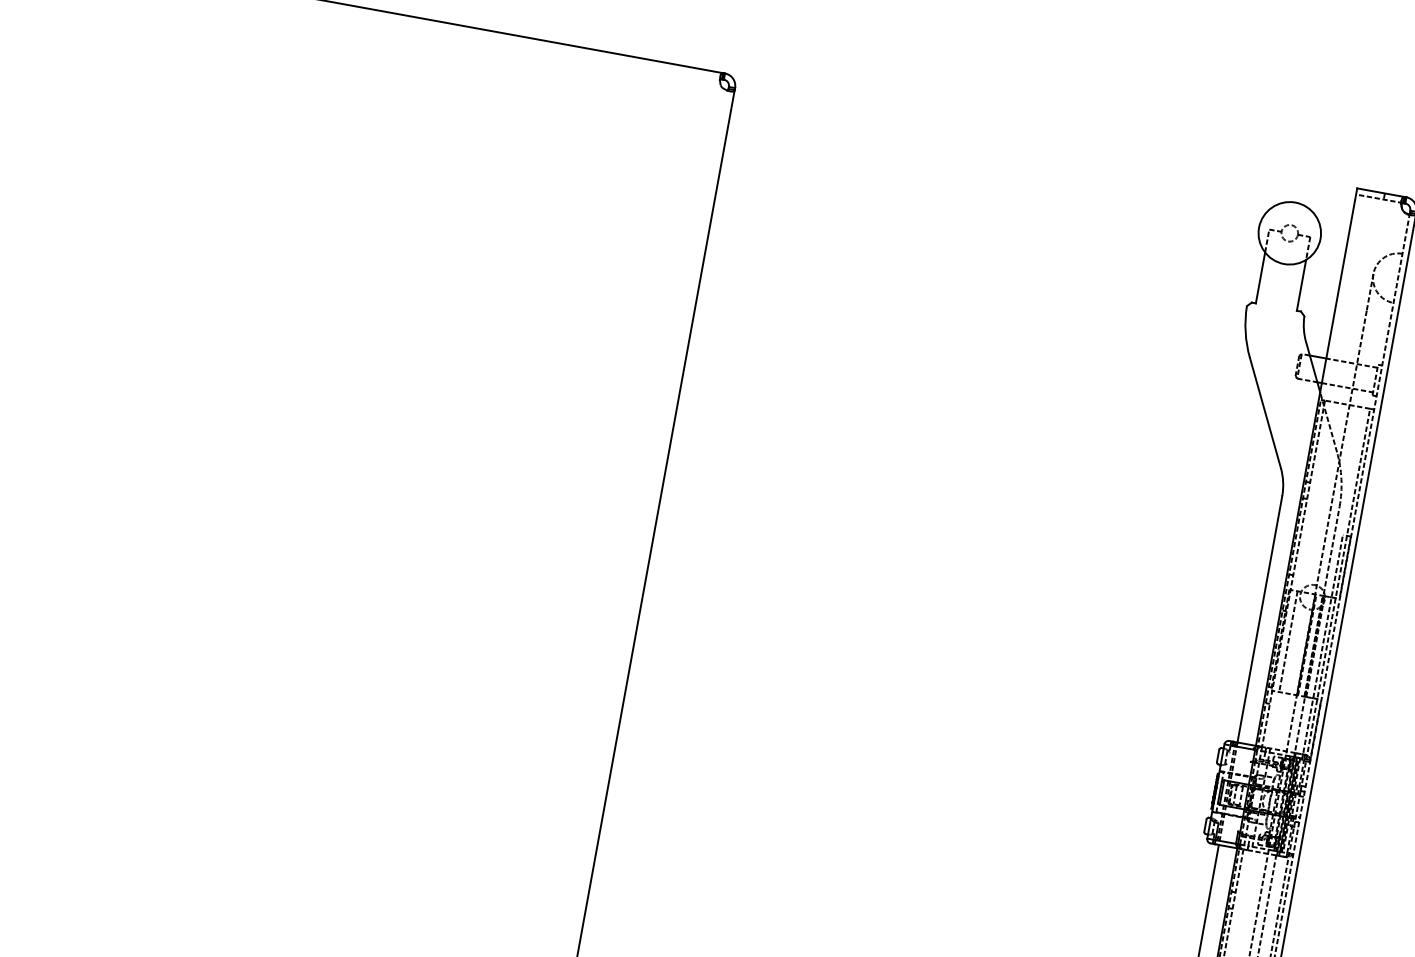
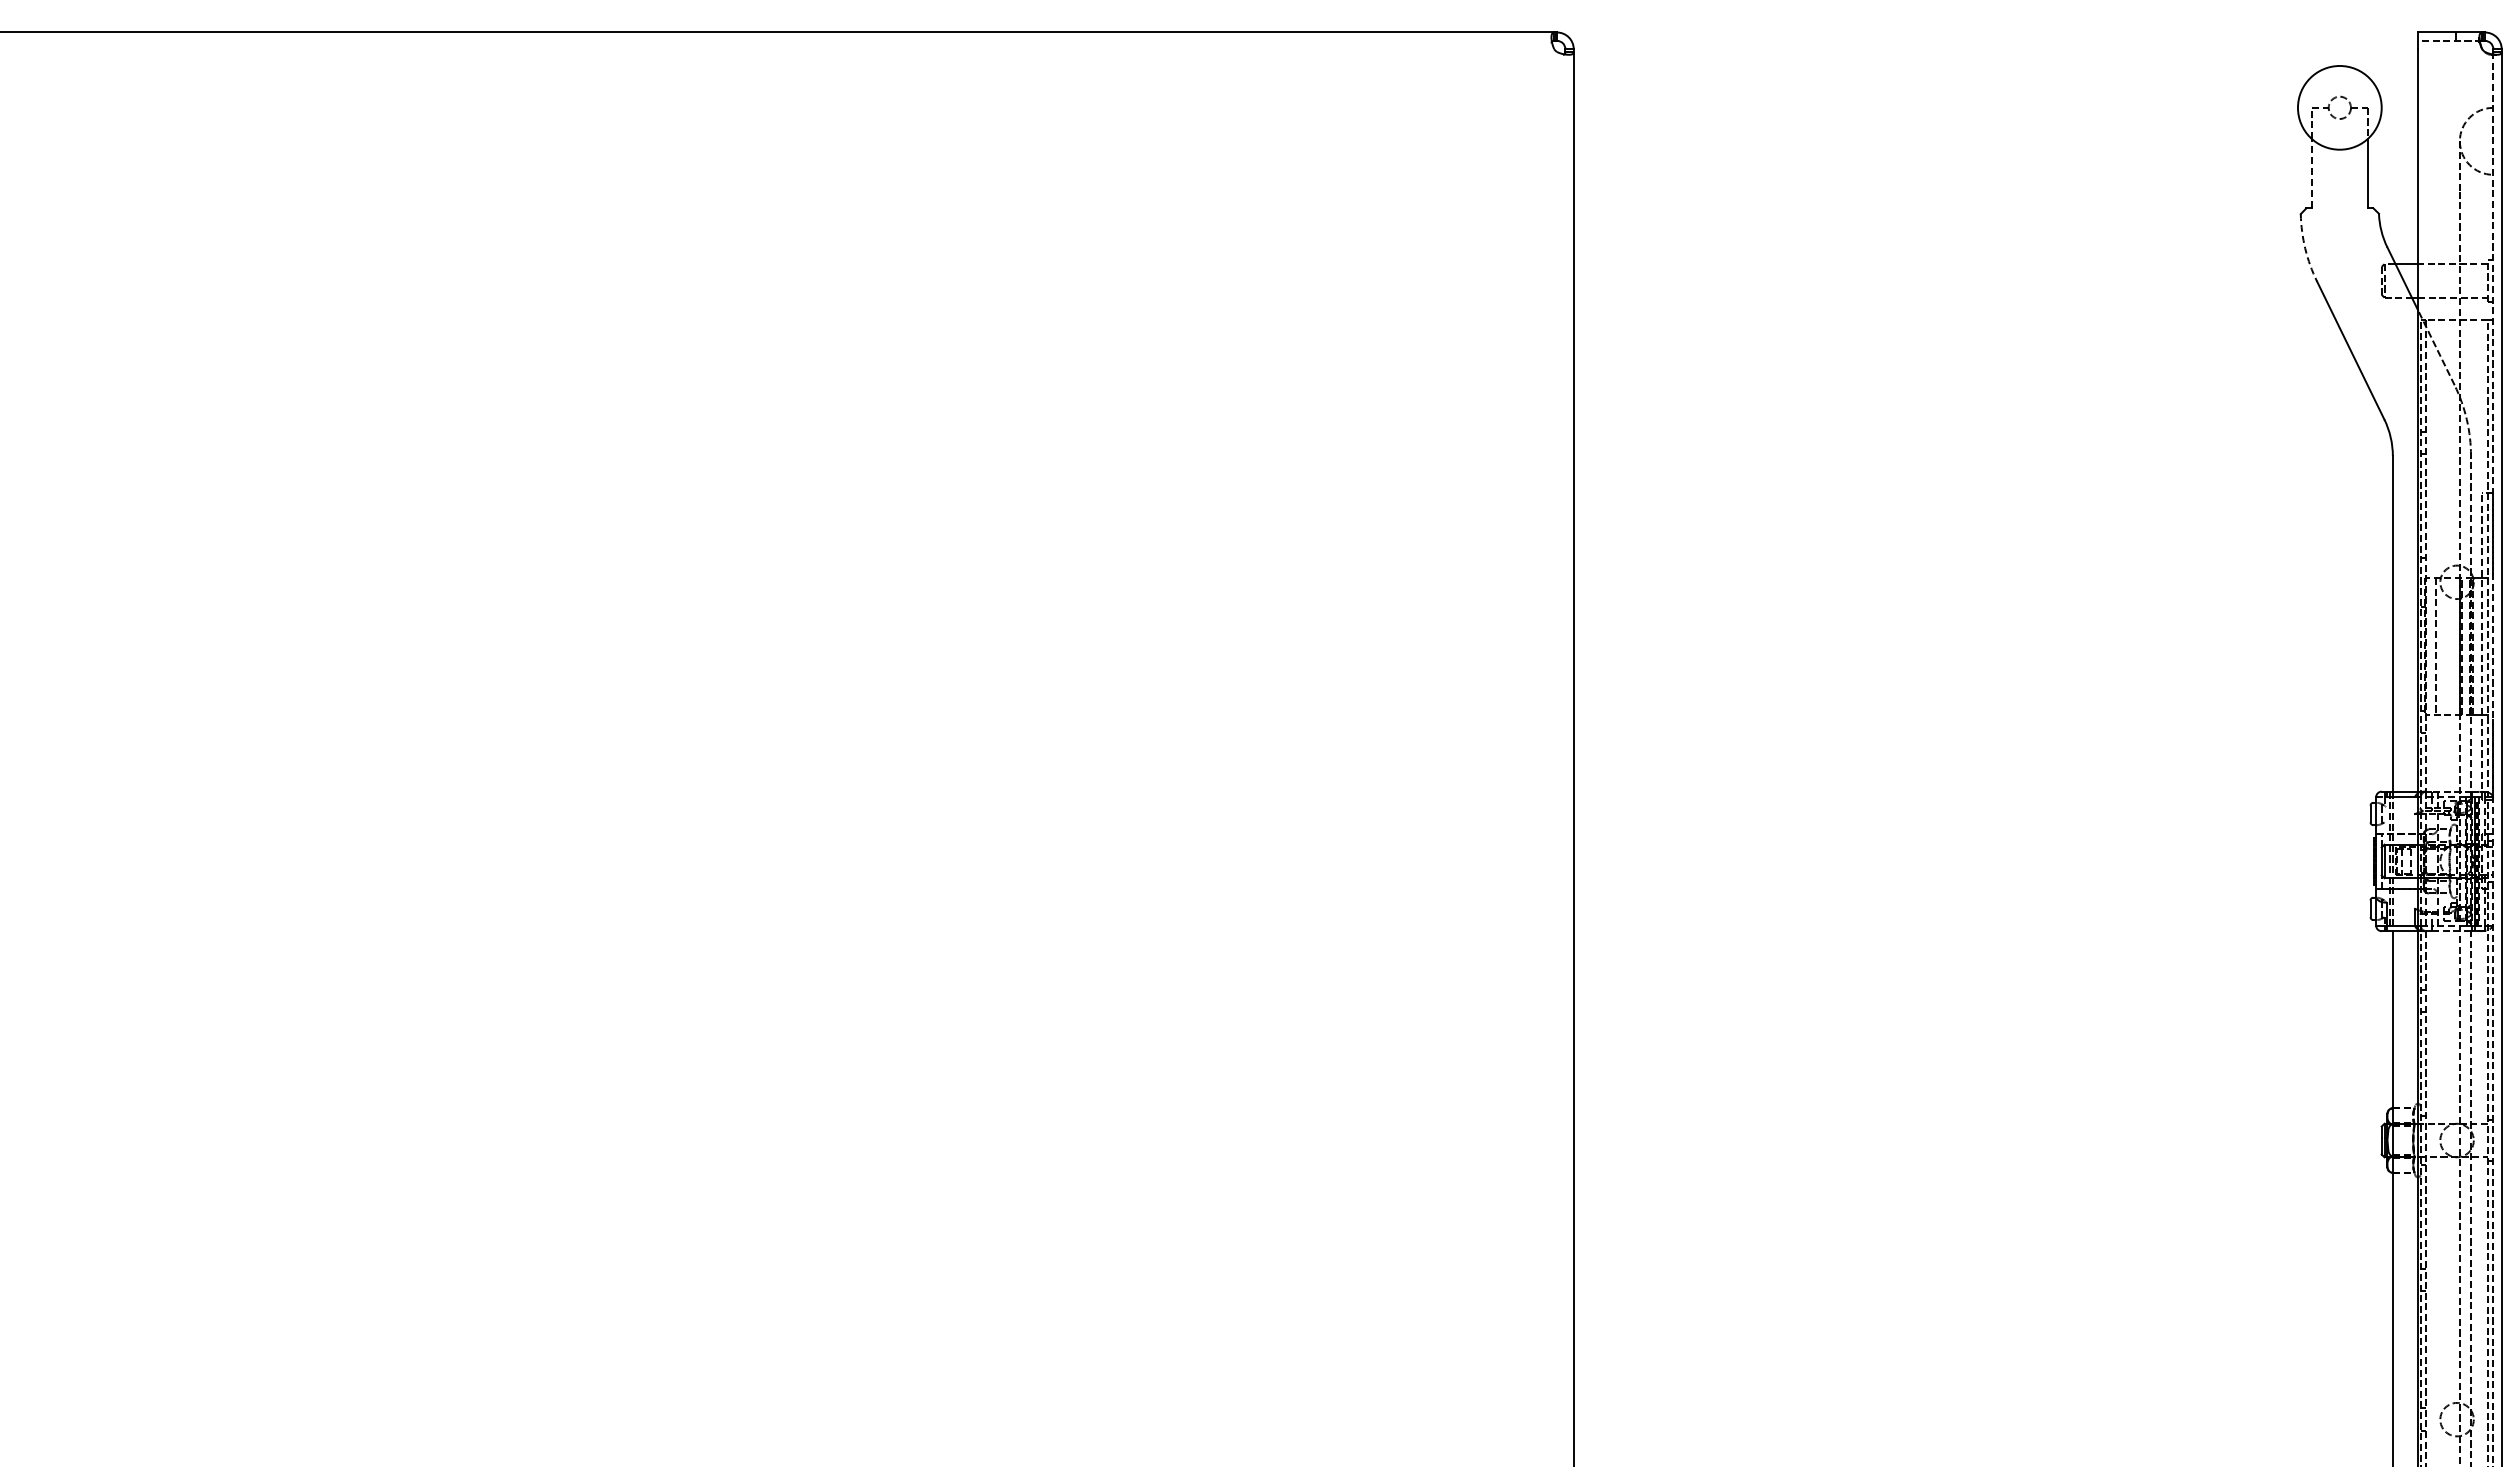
line: (1260, 277) -> (2311, 173), solid -> dashed
arc: (1245, 332) -> (2305, 248), solid -> dashed

